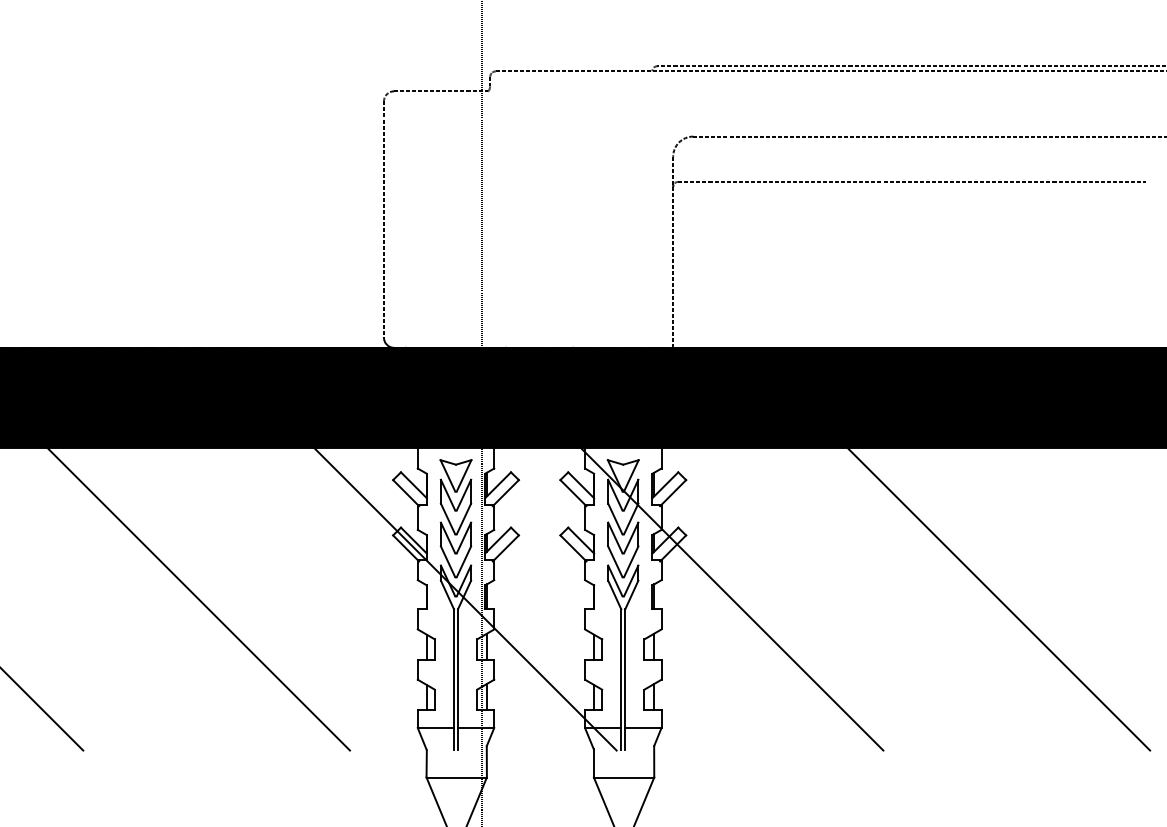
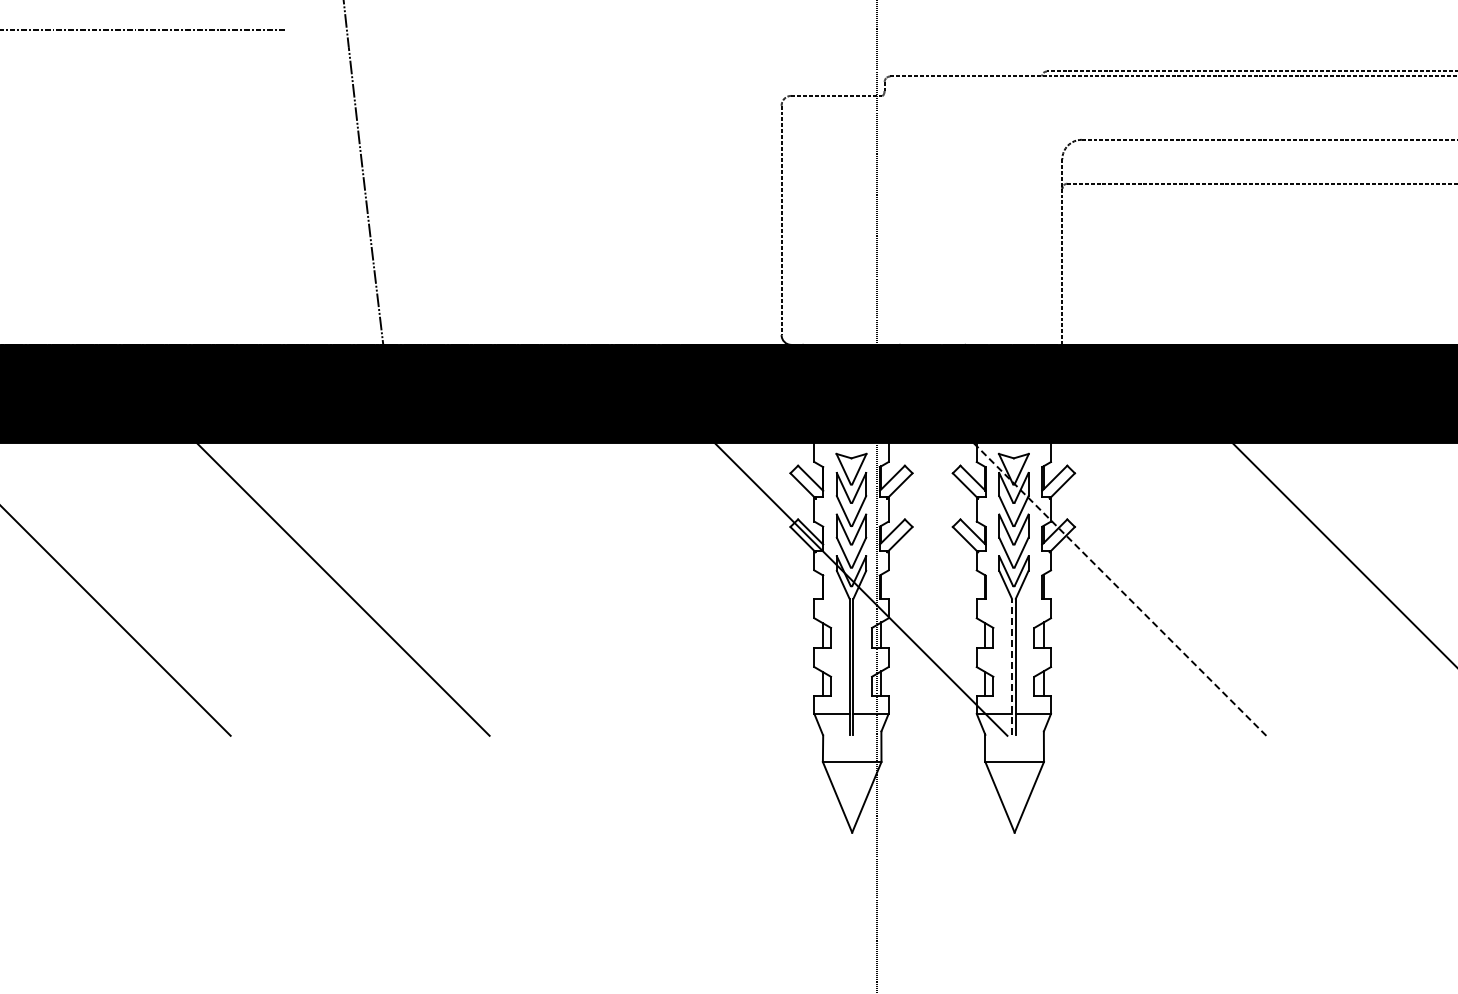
line: (198, 598) -> (601, 588), removed
line: (732, 598) -> (1119, 588), solid -> dashed
line: (620, 679) -> (1011, 666), solid -> dashed

